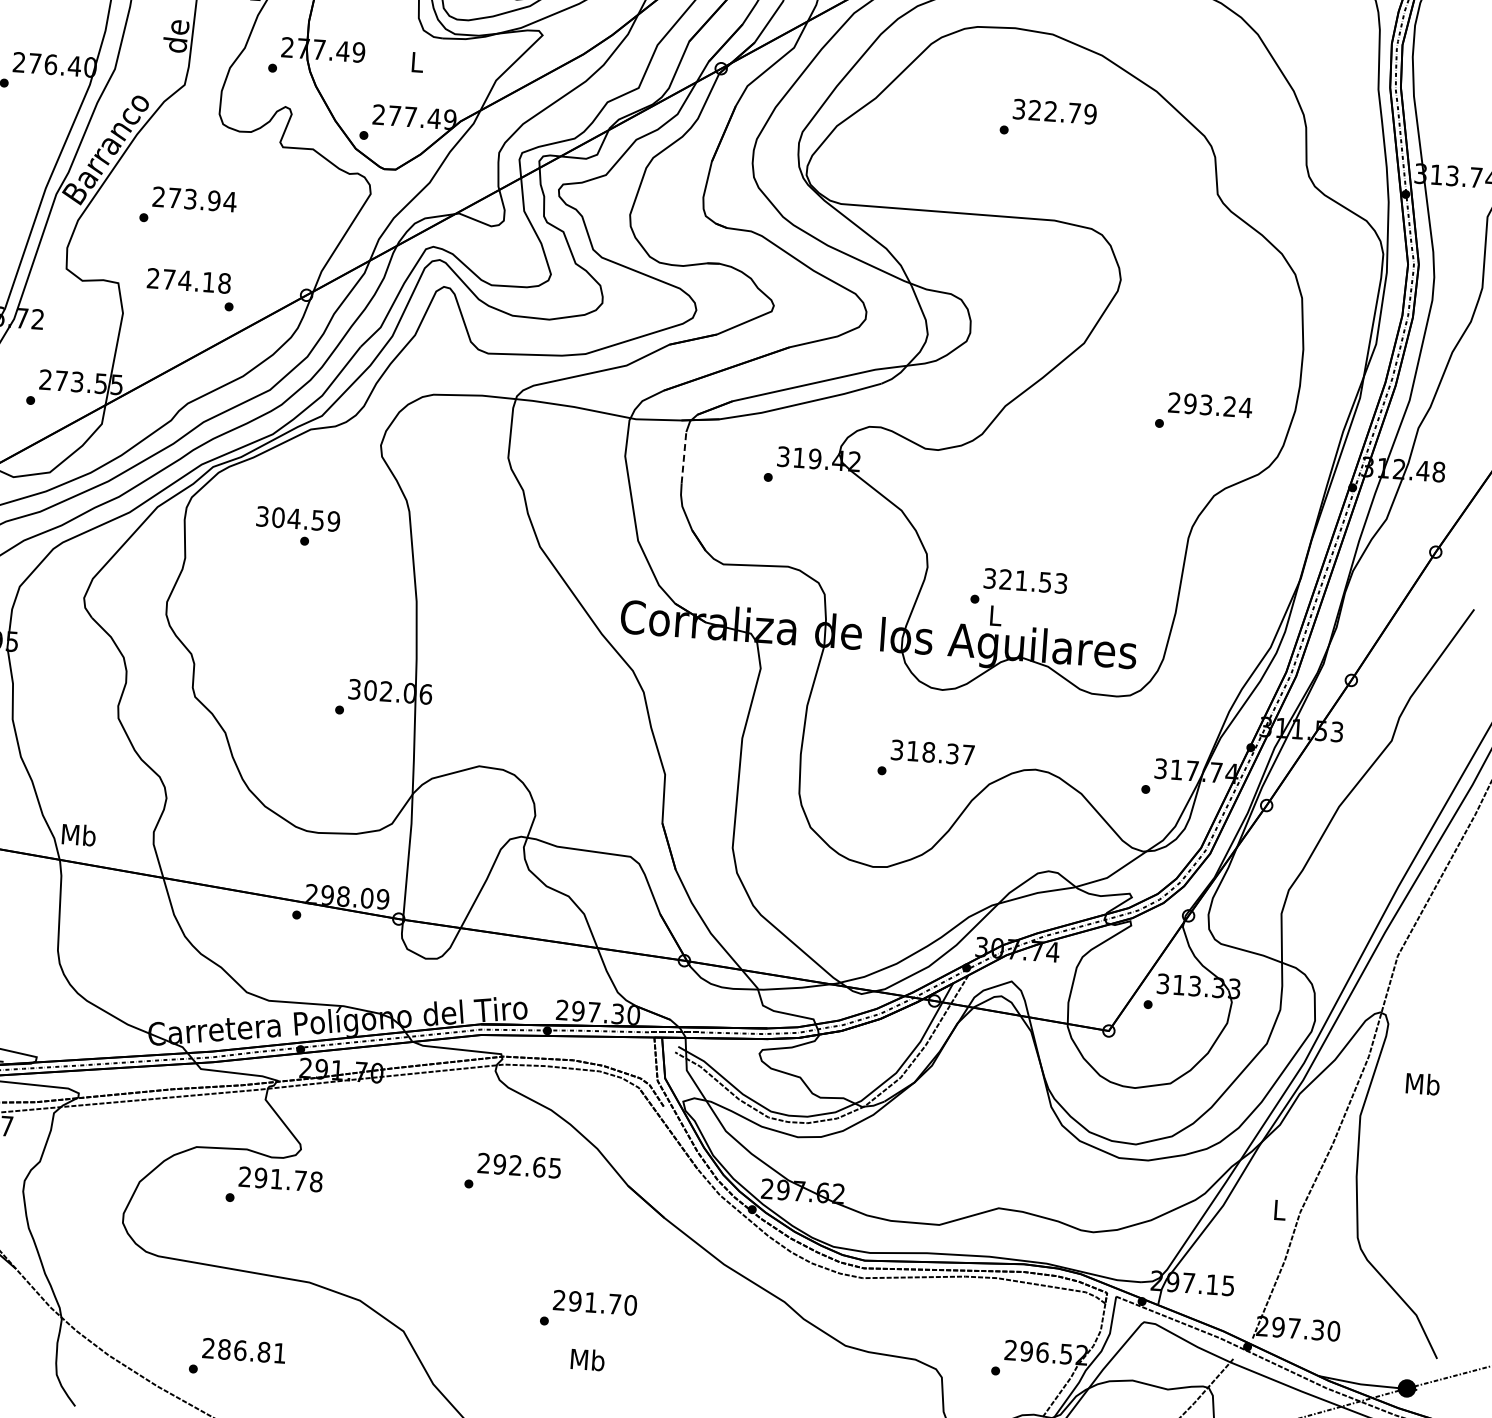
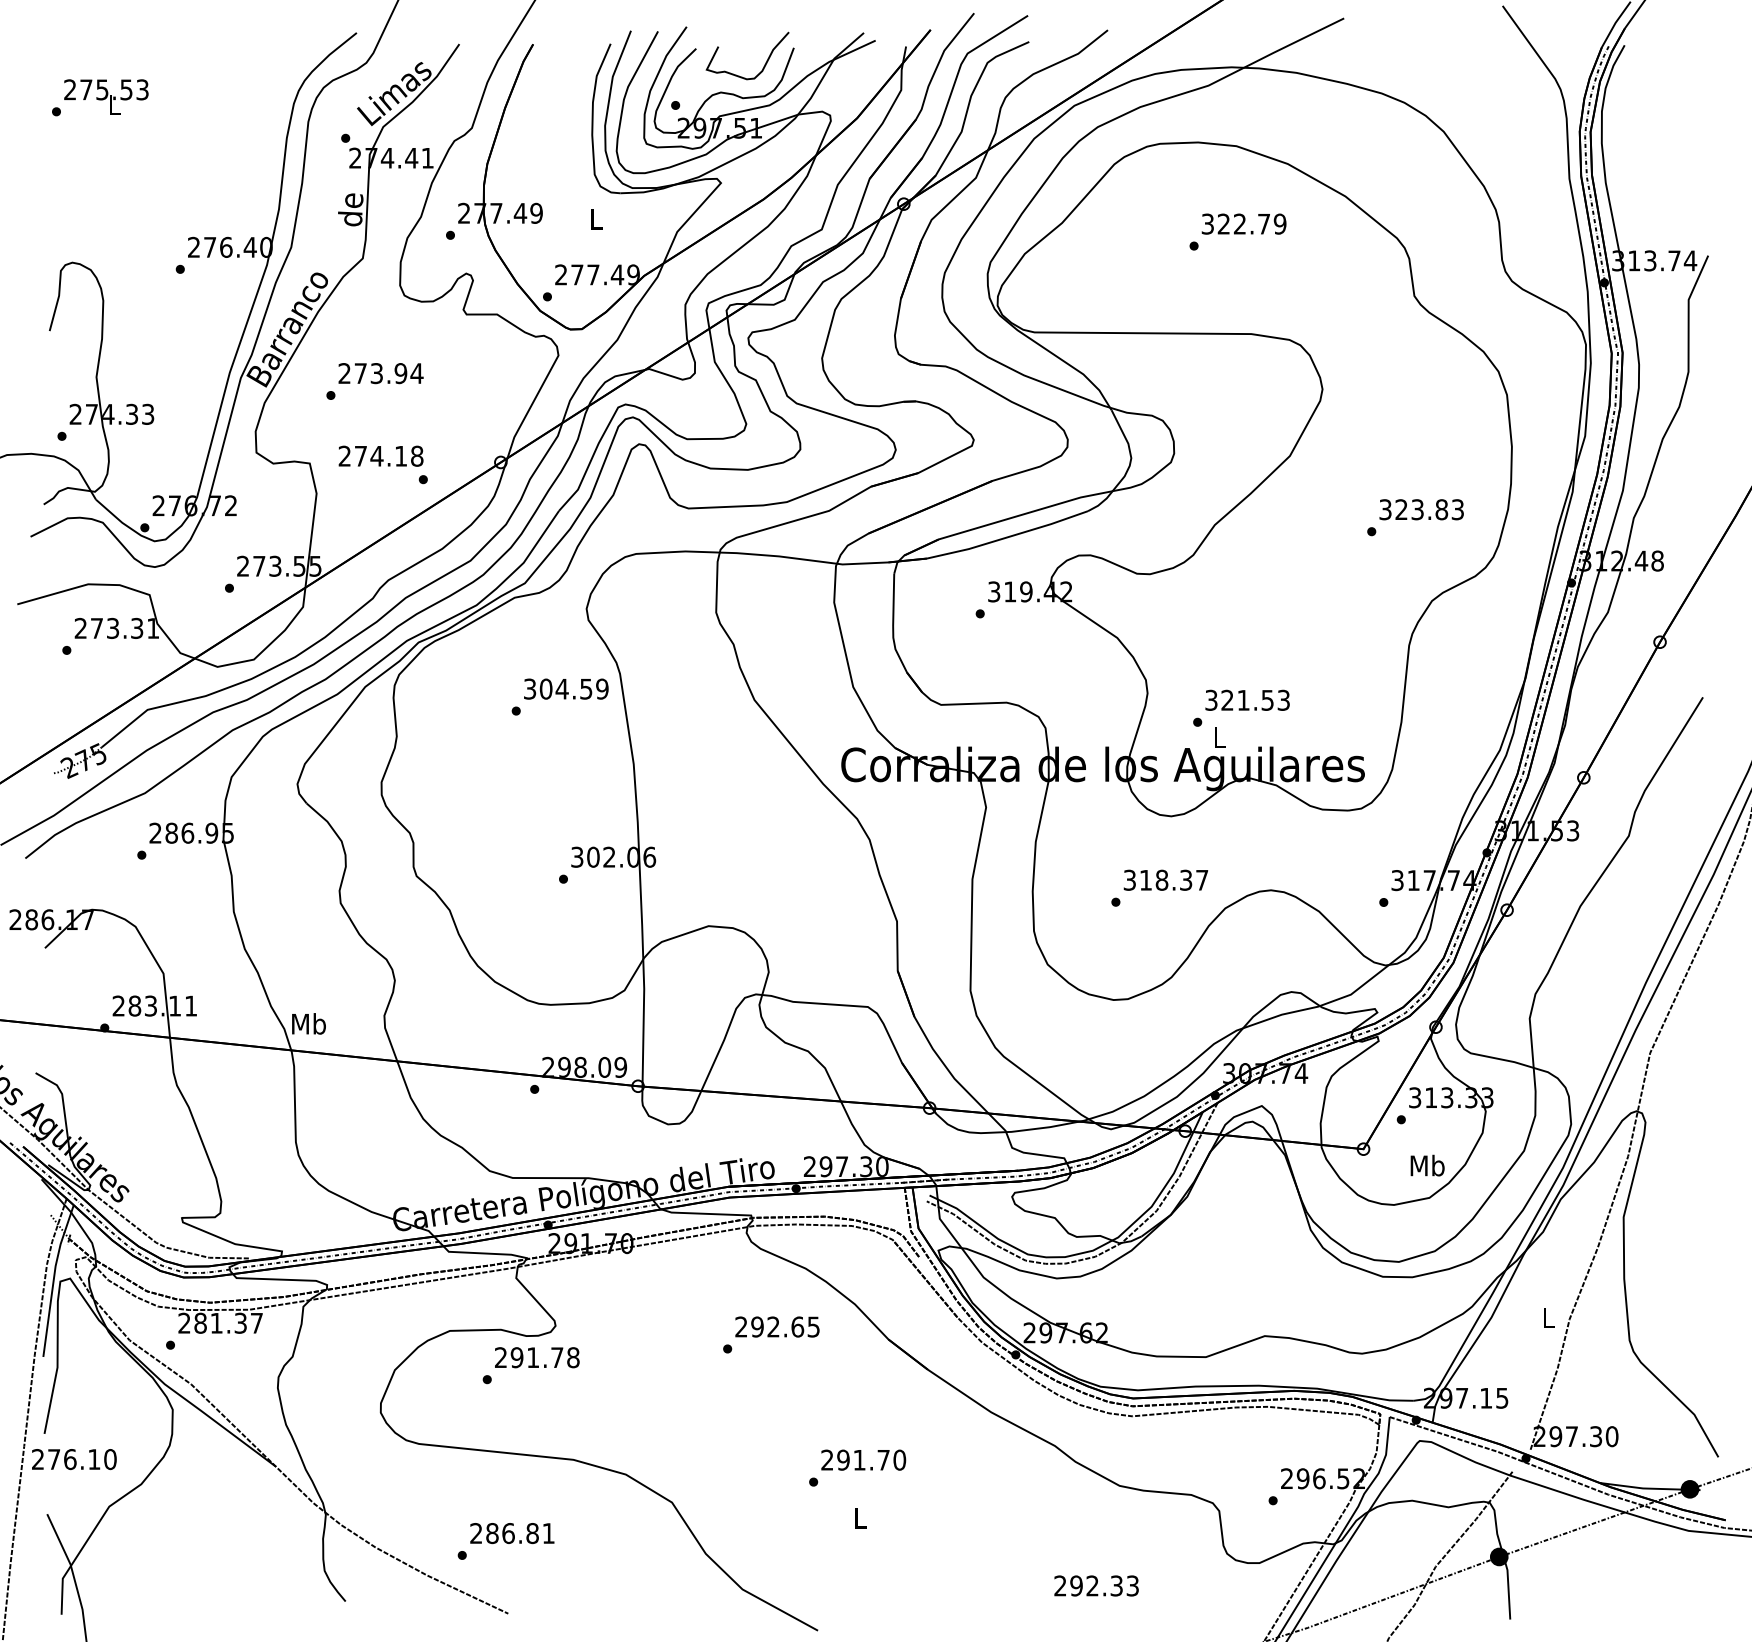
text: (1209, 405) -> (1421, 509), 293.24 -> 323.83
line: (683, 457) -> (893, 599), dashed -> solid
text: (298, 518) -> (566, 688), moved
text: (1422, 1083) -> (1427, 1165), moved
text: (588, 1360) -> (860, 1518), Mb -> L

